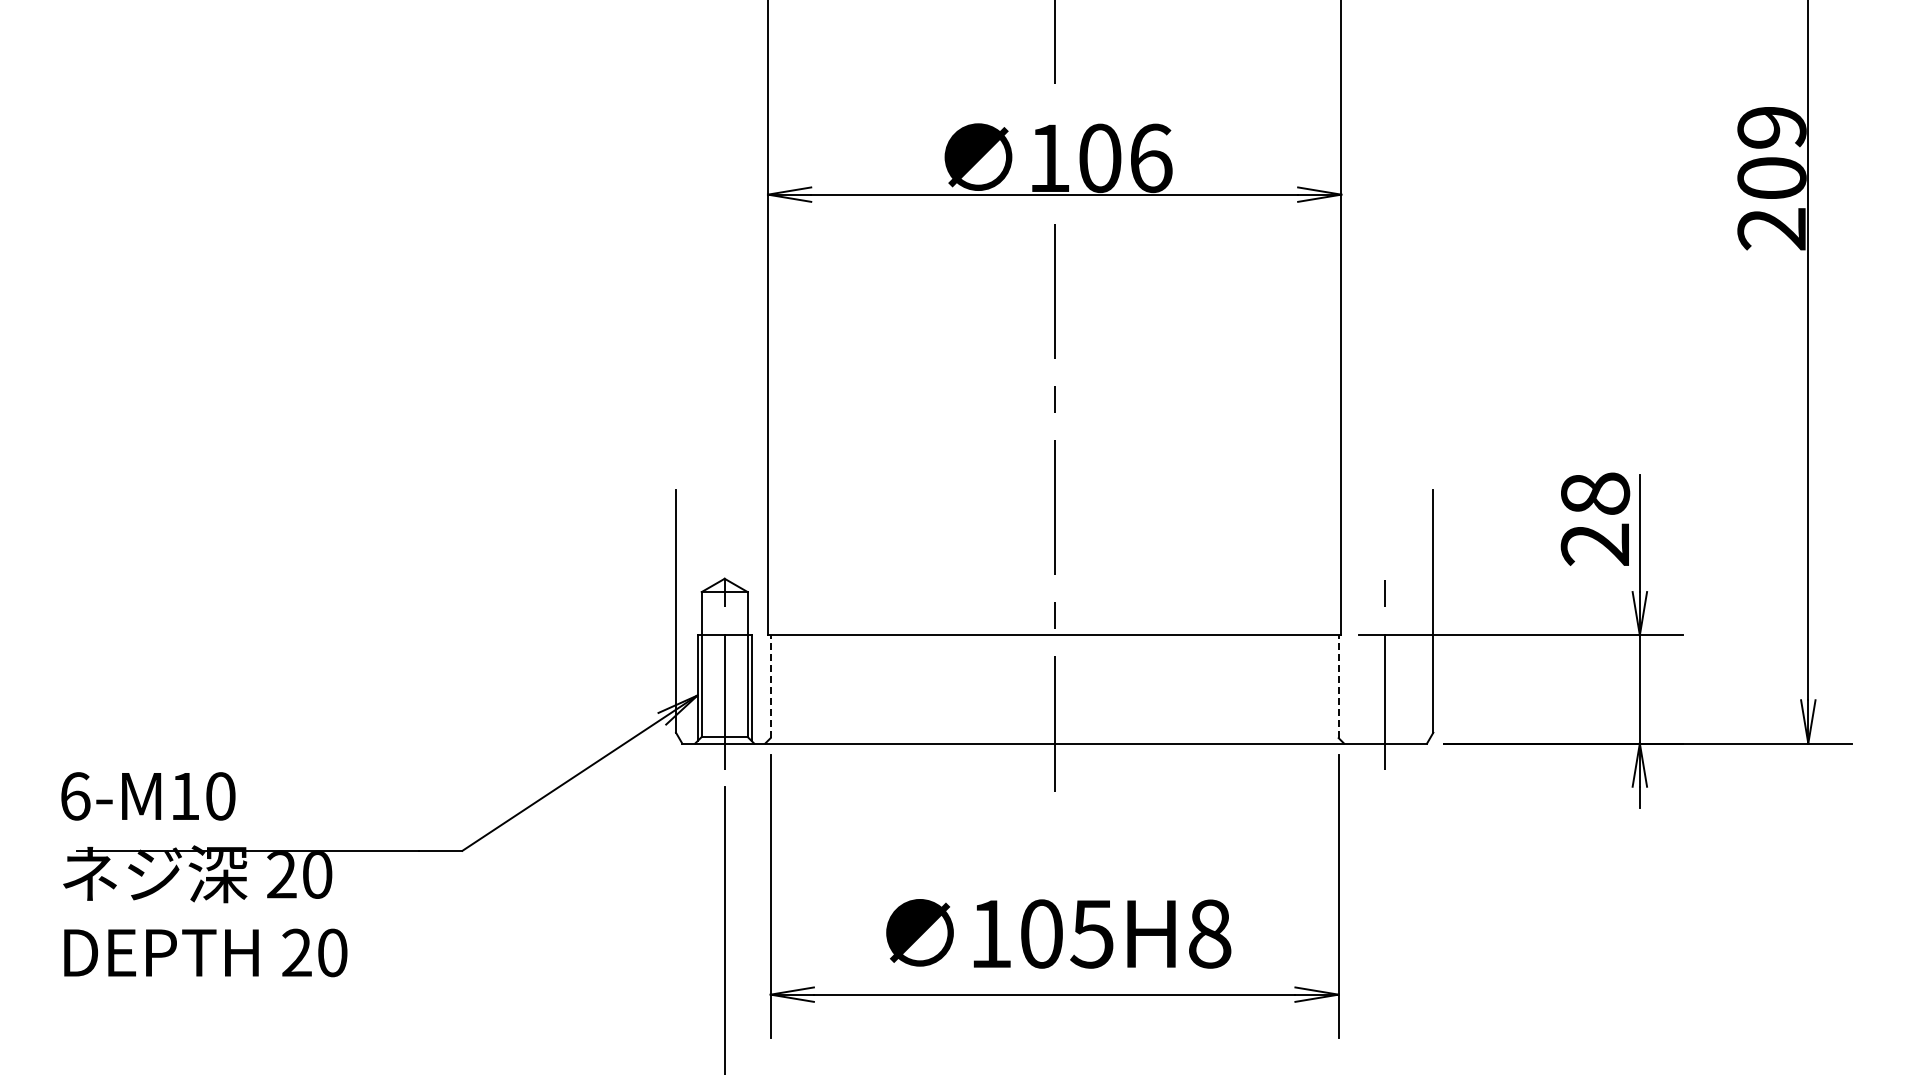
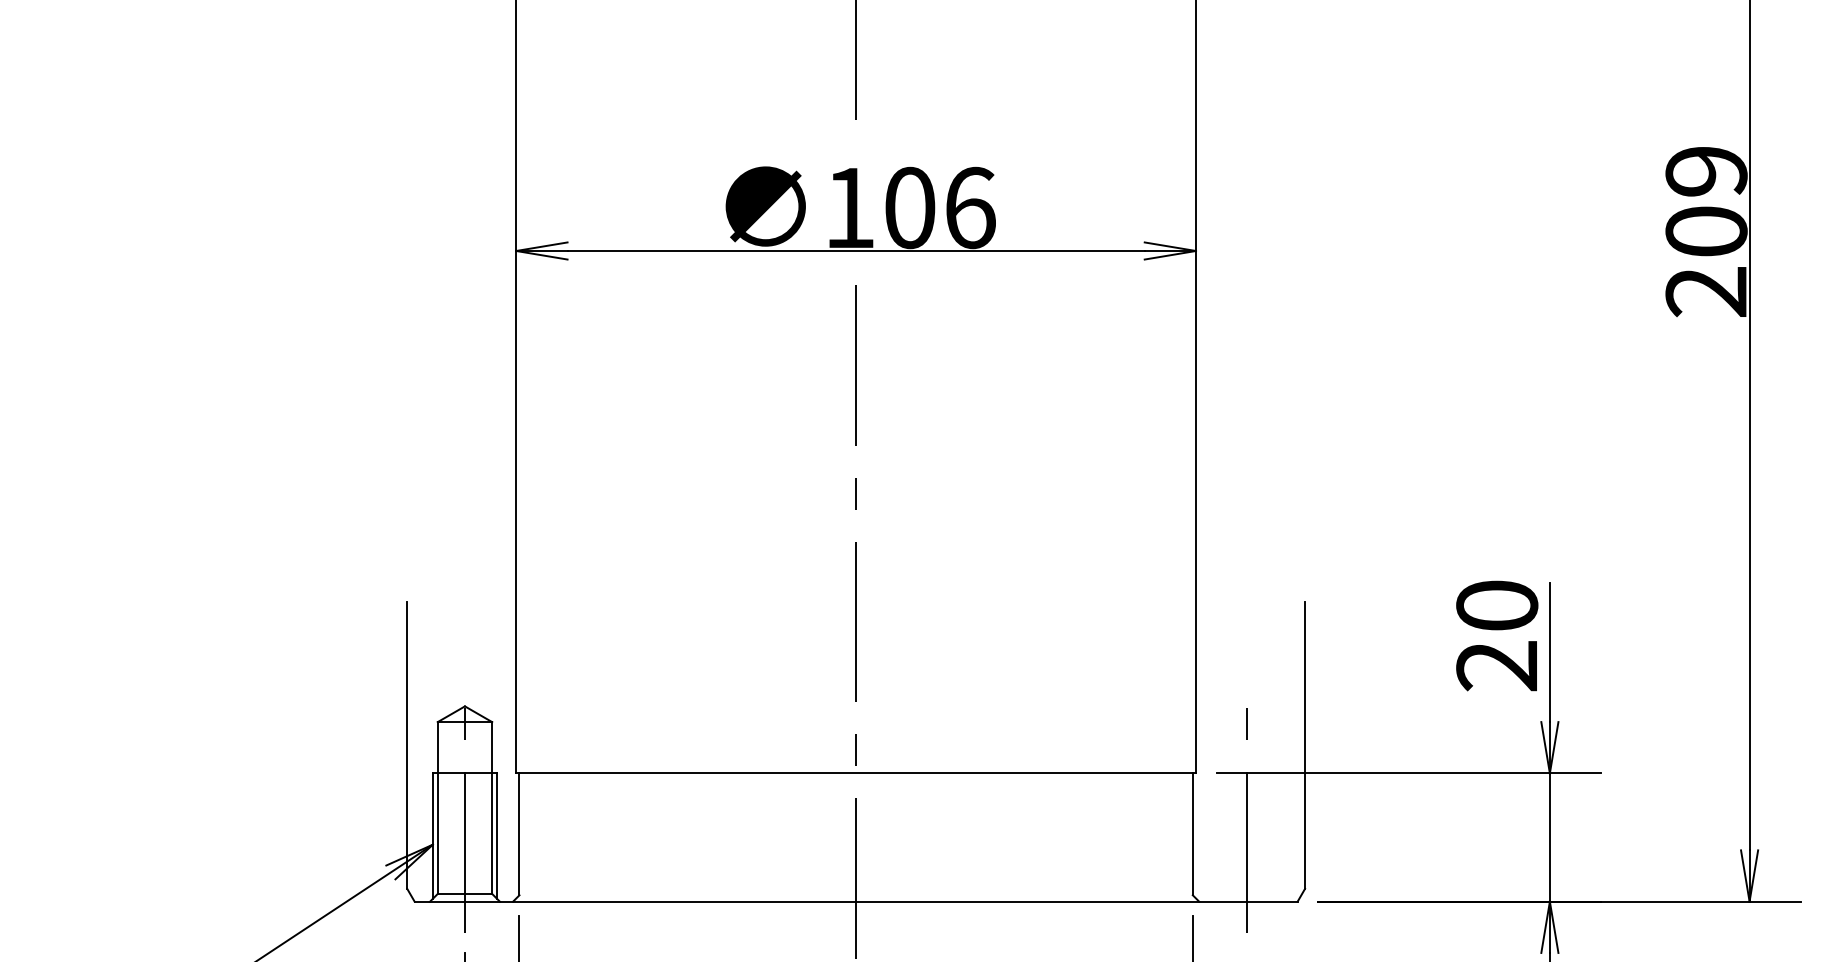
text: (1594, 493) -> (1496, 605), 28 -> 20
line: (770, 686) -> (519, 834), dashed -> solid
line: (1338, 686) -> (1192, 834), dashed -> solid

